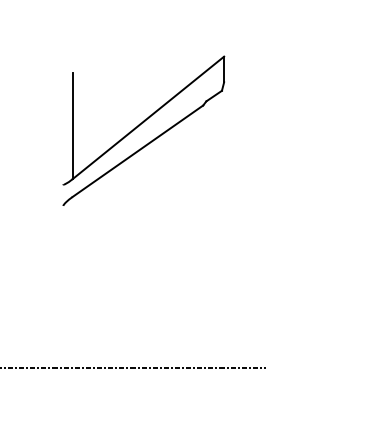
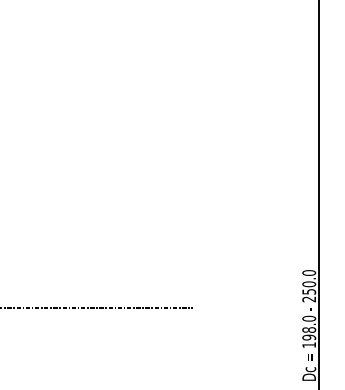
part: (143, 130) -> (91, 111), removed

